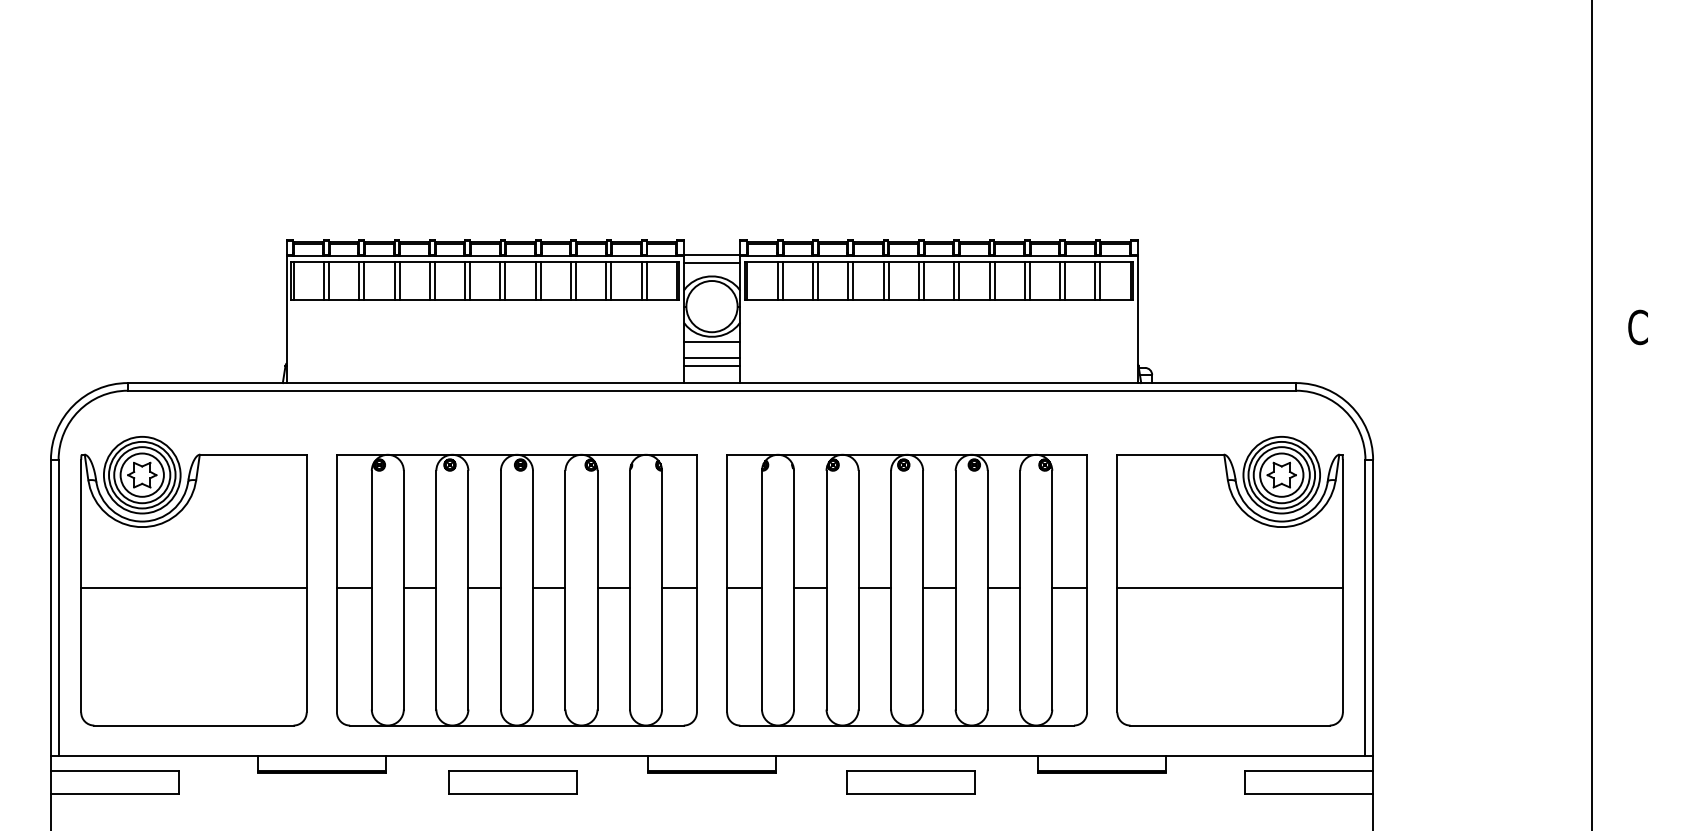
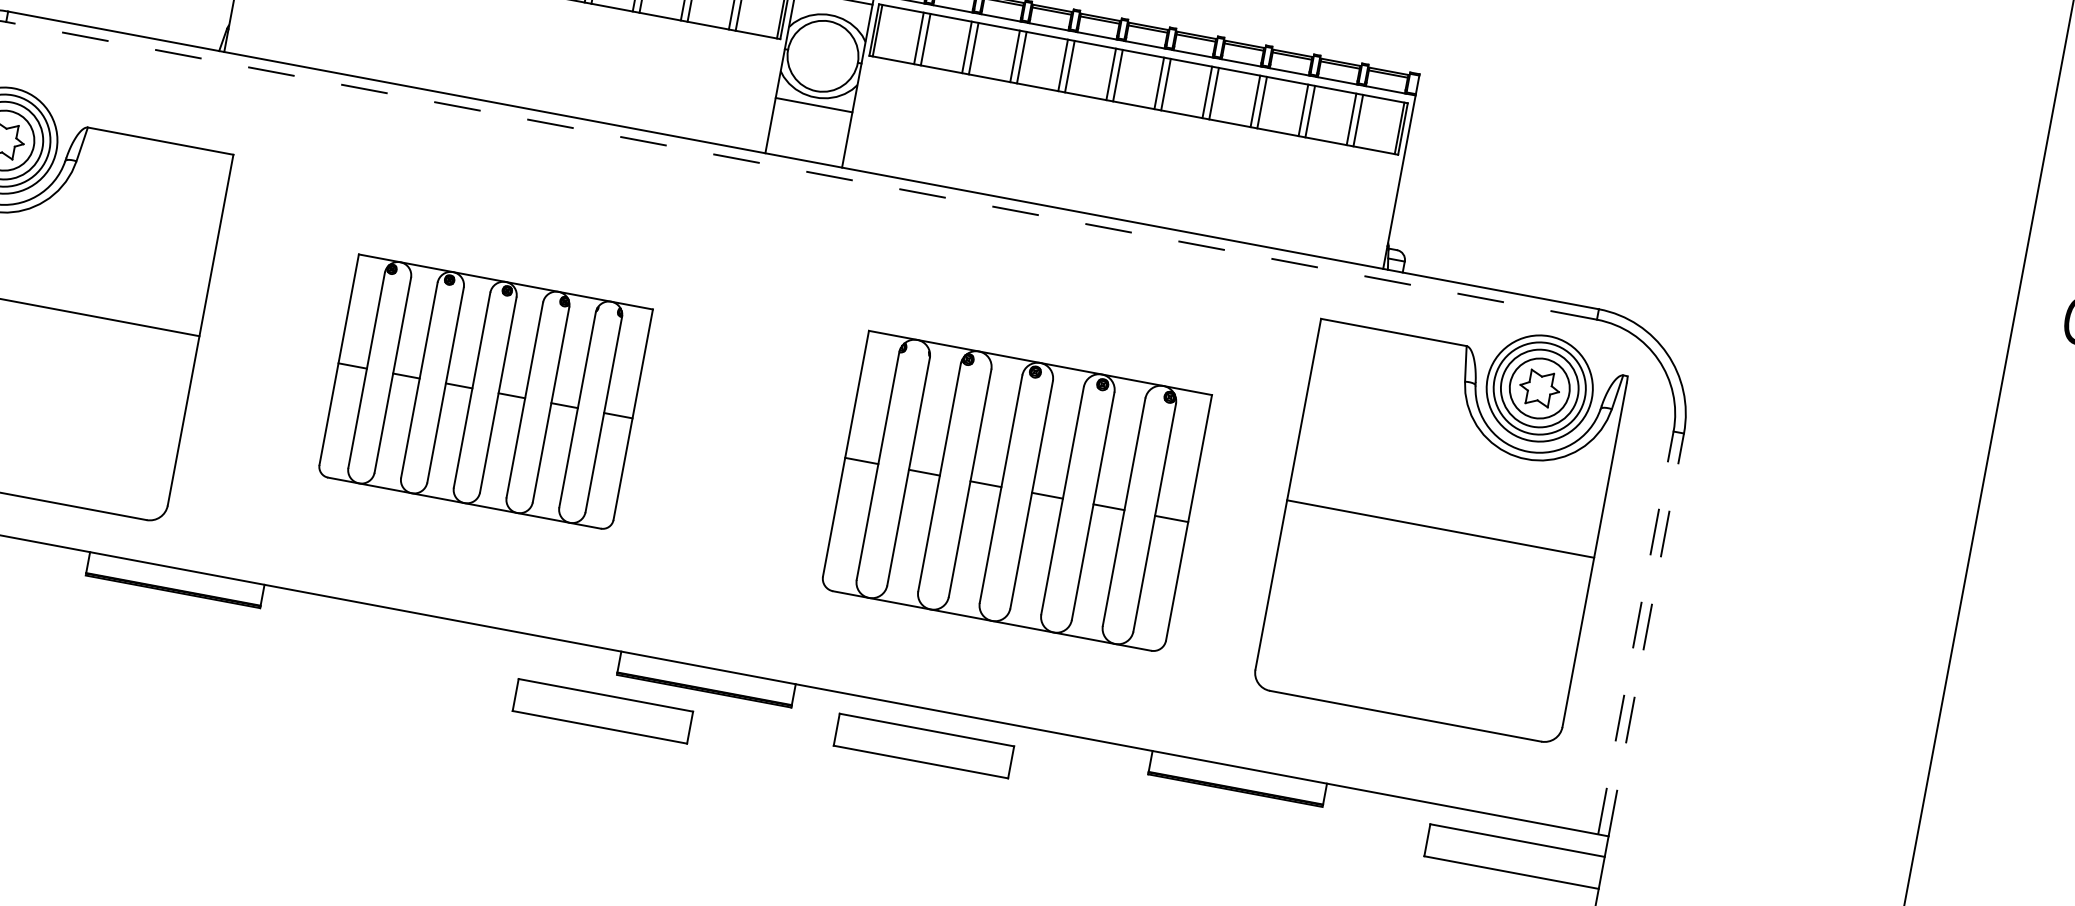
line: (712, 357) -> (810, 125), removed
line: (712, 366) -> (808, 137), removed
line: (711, 390) -> (800, 170), solid -> dashed
part: (1229, 581) -> (1441, 519), moved
part: (516, 589) -> (484, 391), size x0.6
part: (906, 589) -> (1015, 490), size x0.7
line: (1365, 607) -> (1636, 632), solid -> dashed
line: (1373, 607) -> (1646, 634), solid -> dashed
part: (512, 782) -> (602, 711), moved
part: (910, 782) -> (922, 745), moved

